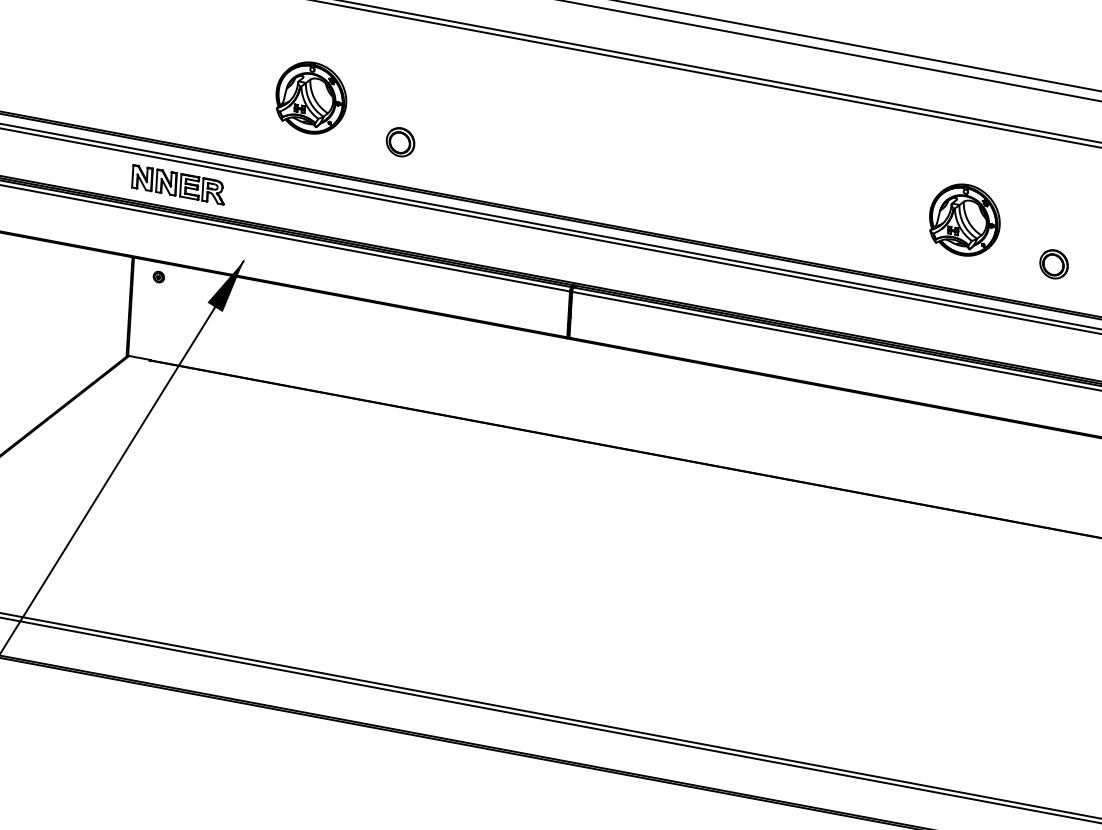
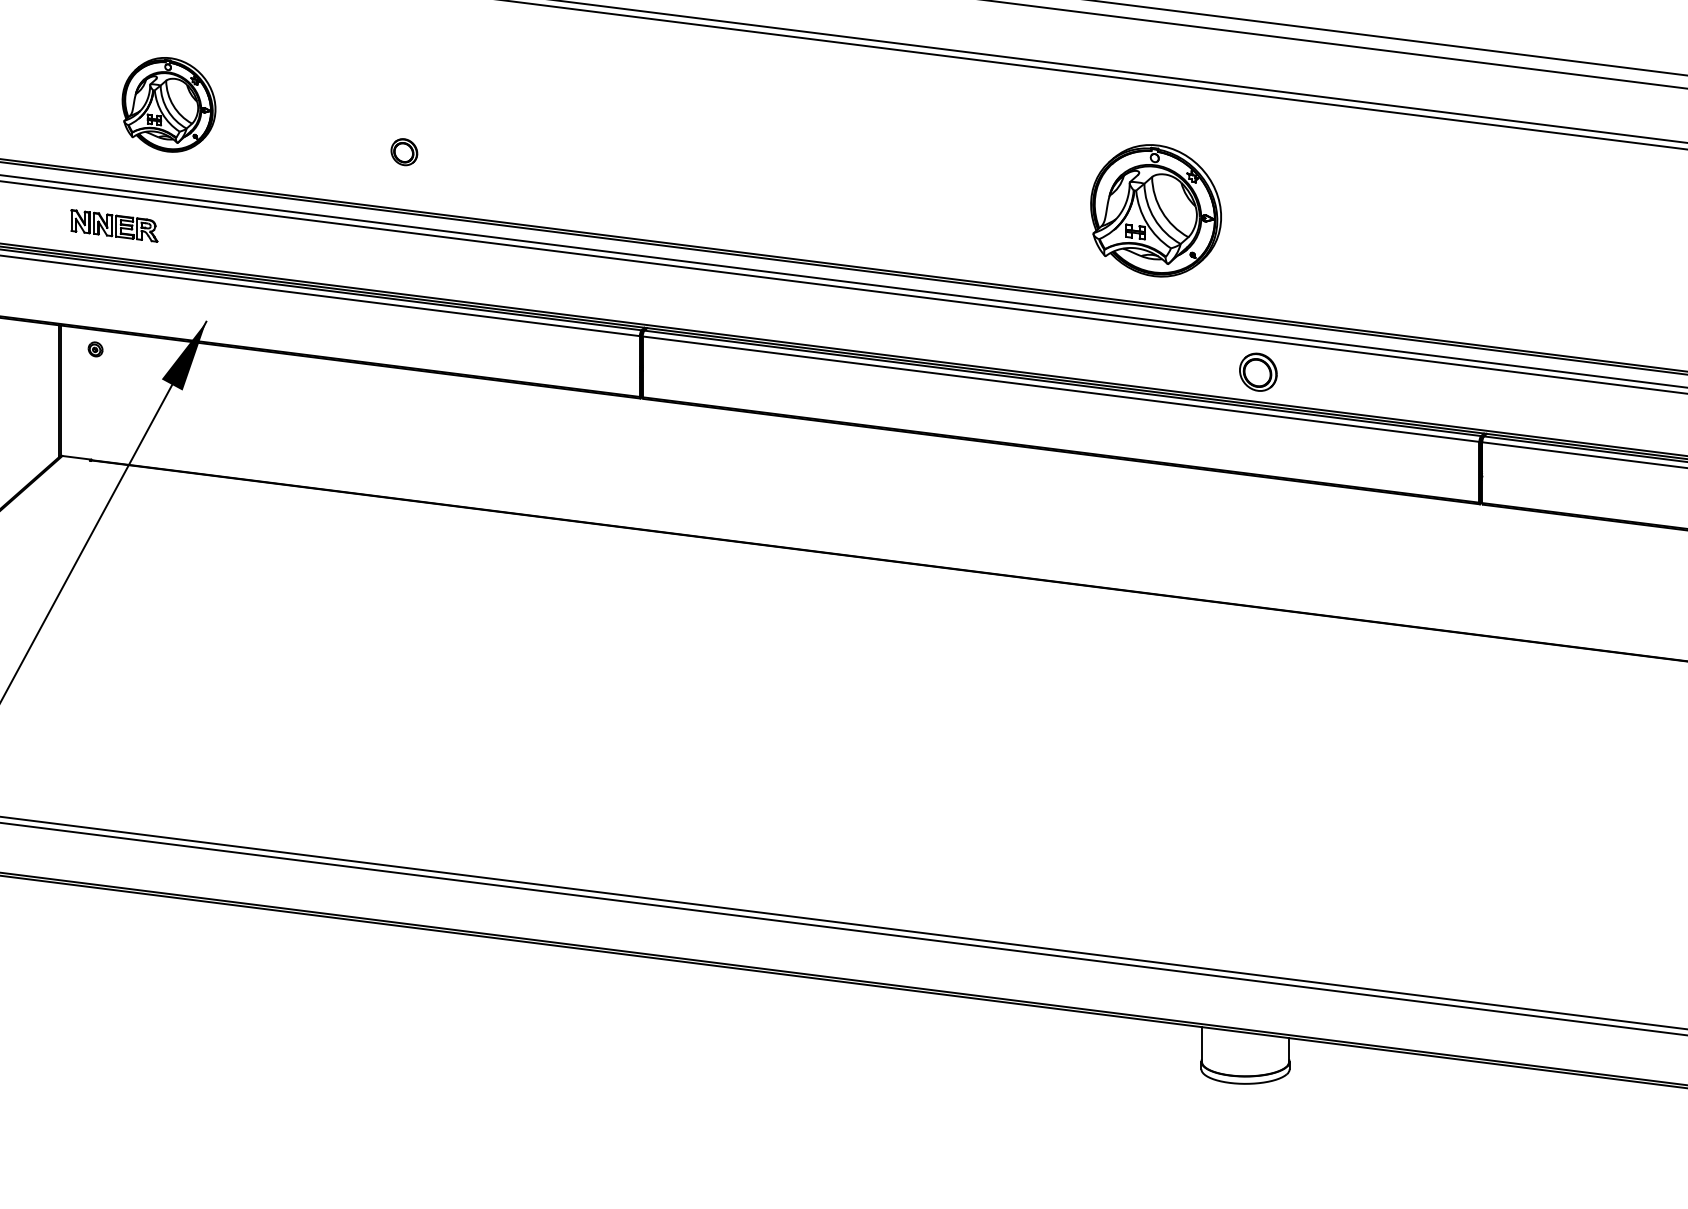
part: (311, 97) -> (168, 104), moved
part: (400, 141) -> (404, 151), size x0.7
part: (178, 184) -> (114, 225), size x0.7
part: (964, 219) -> (1155, 210), size x1.4
part: (1054, 263) -> (1258, 371), moved

